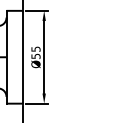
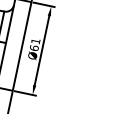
text: (35, 52) -> (34, 44), Ø55 -> Ø61

